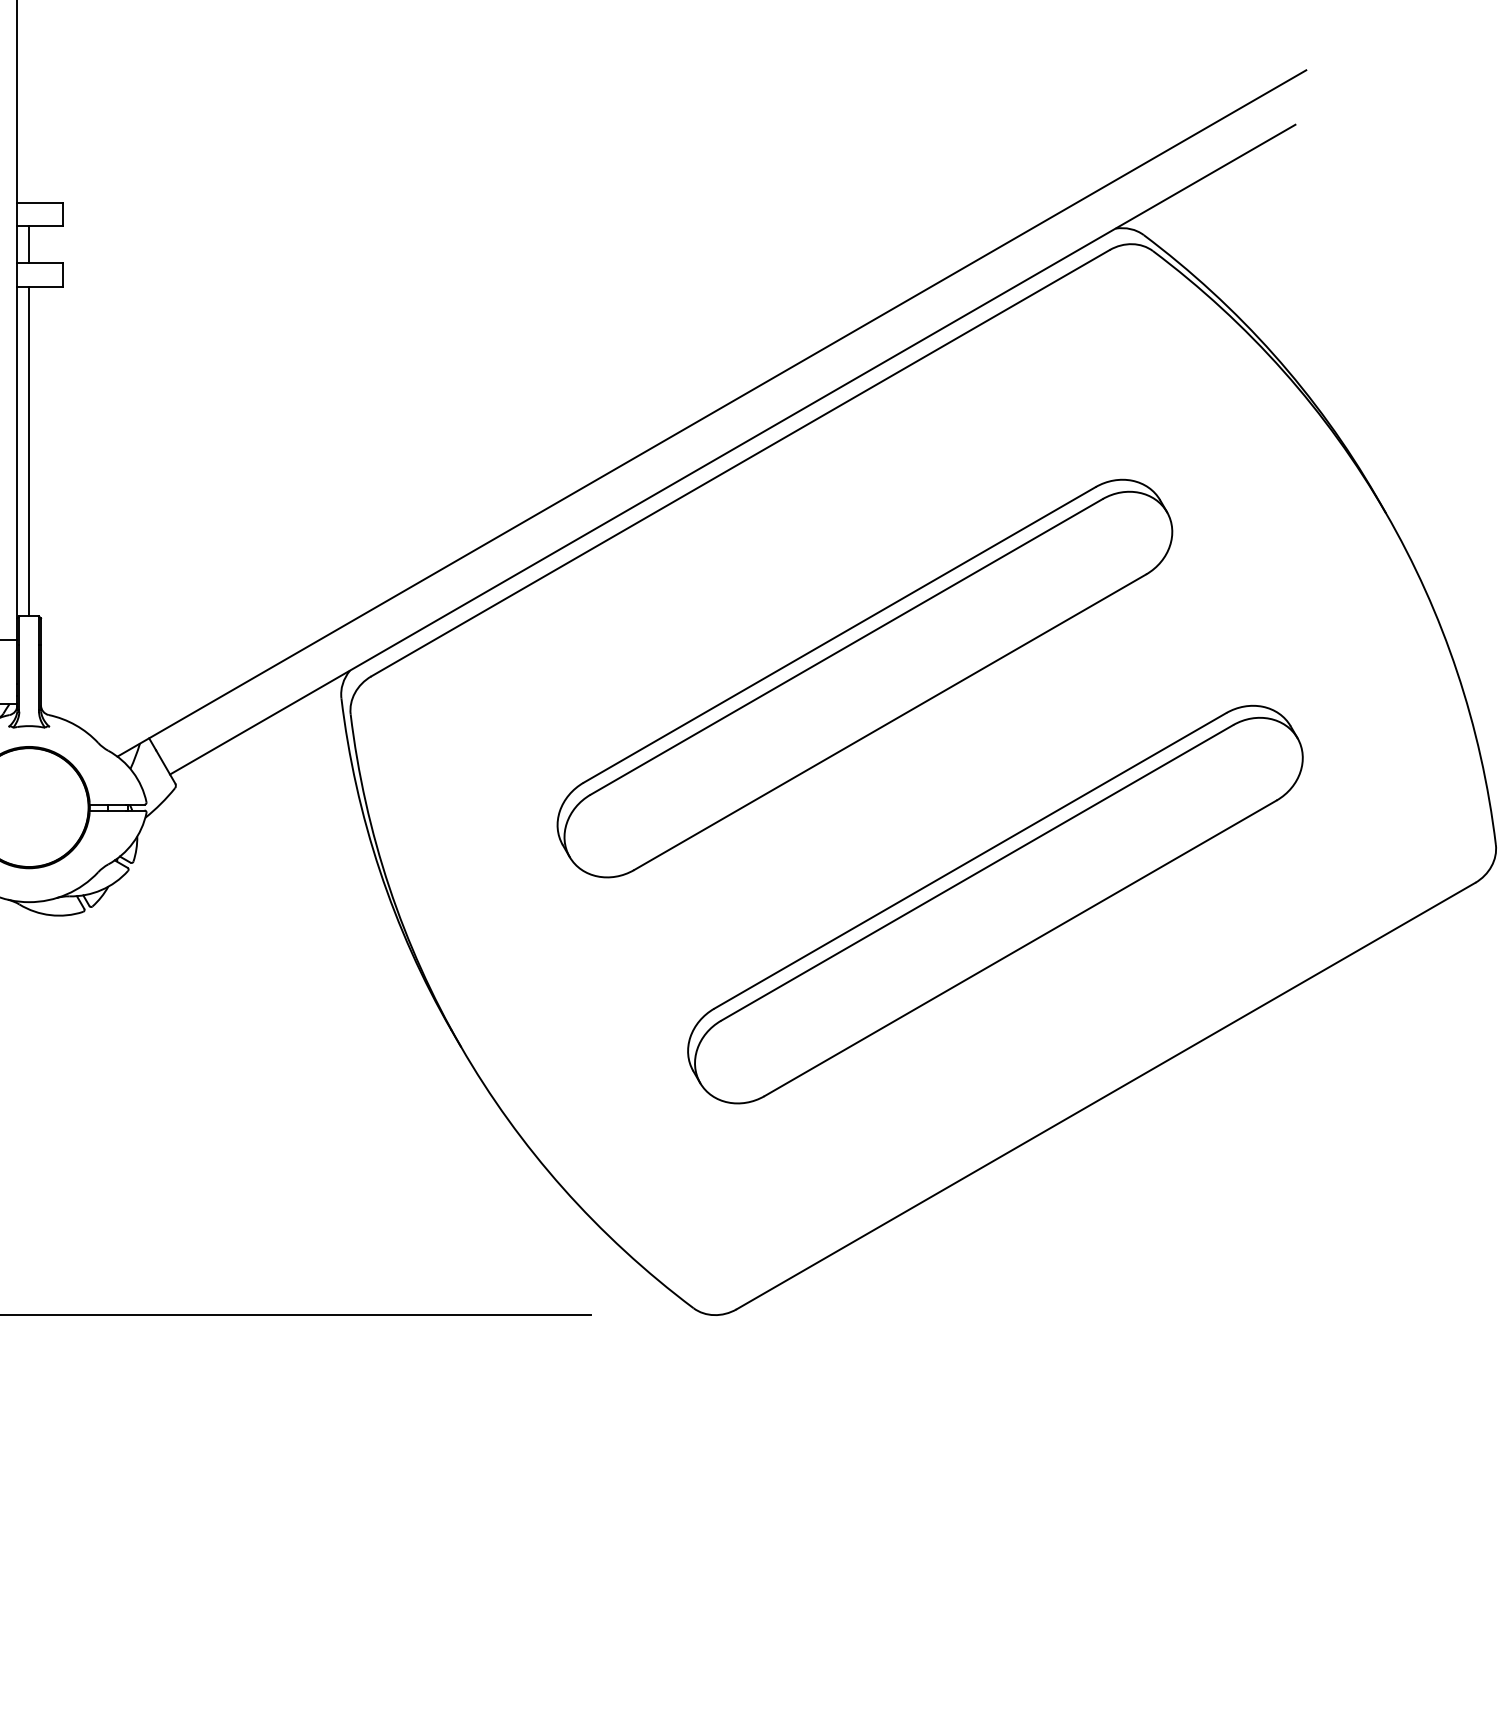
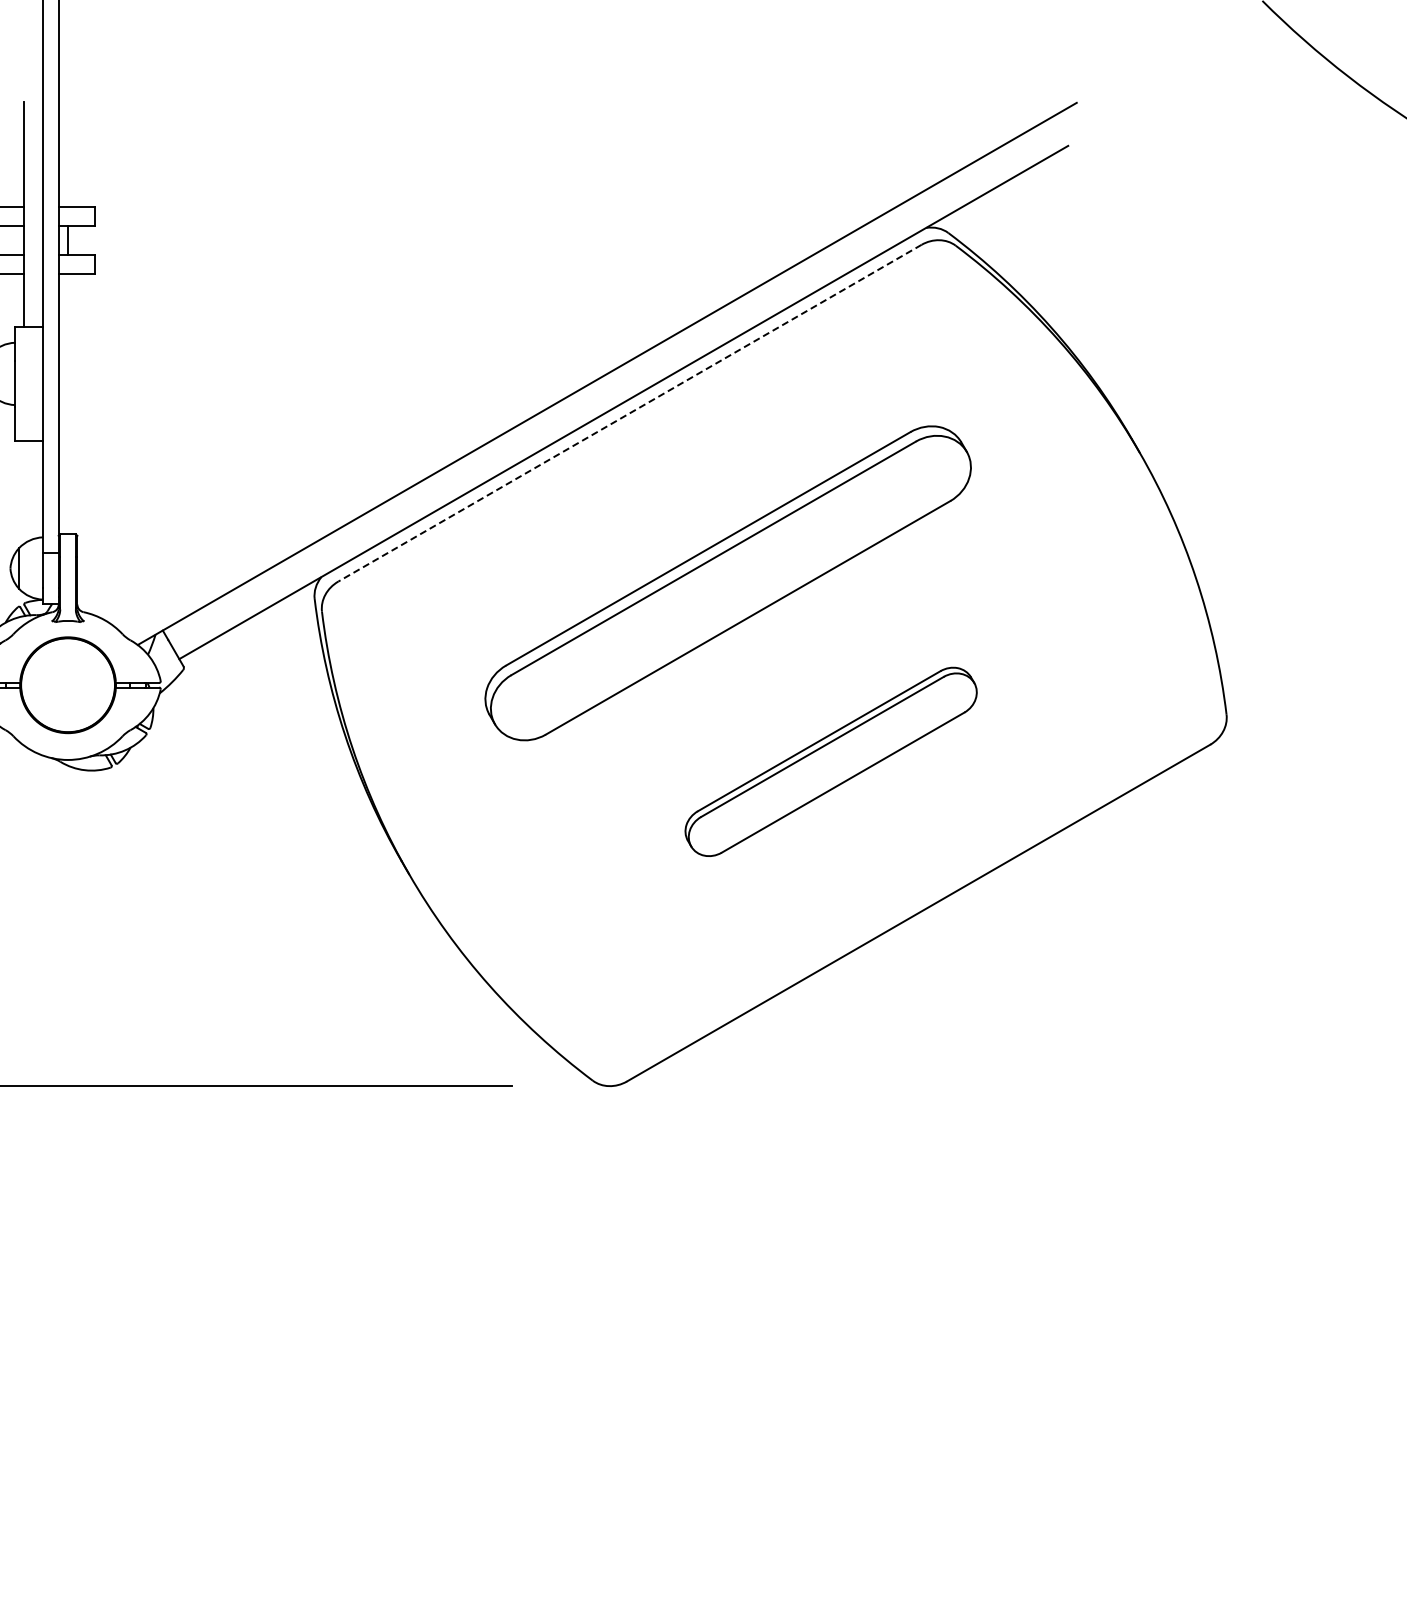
line: (29, 452) -> (68, 404), removed
line: (739, 463) -> (629, 413), solid -> dashed
part: (994, 904) -> (830, 761), size x0.6

